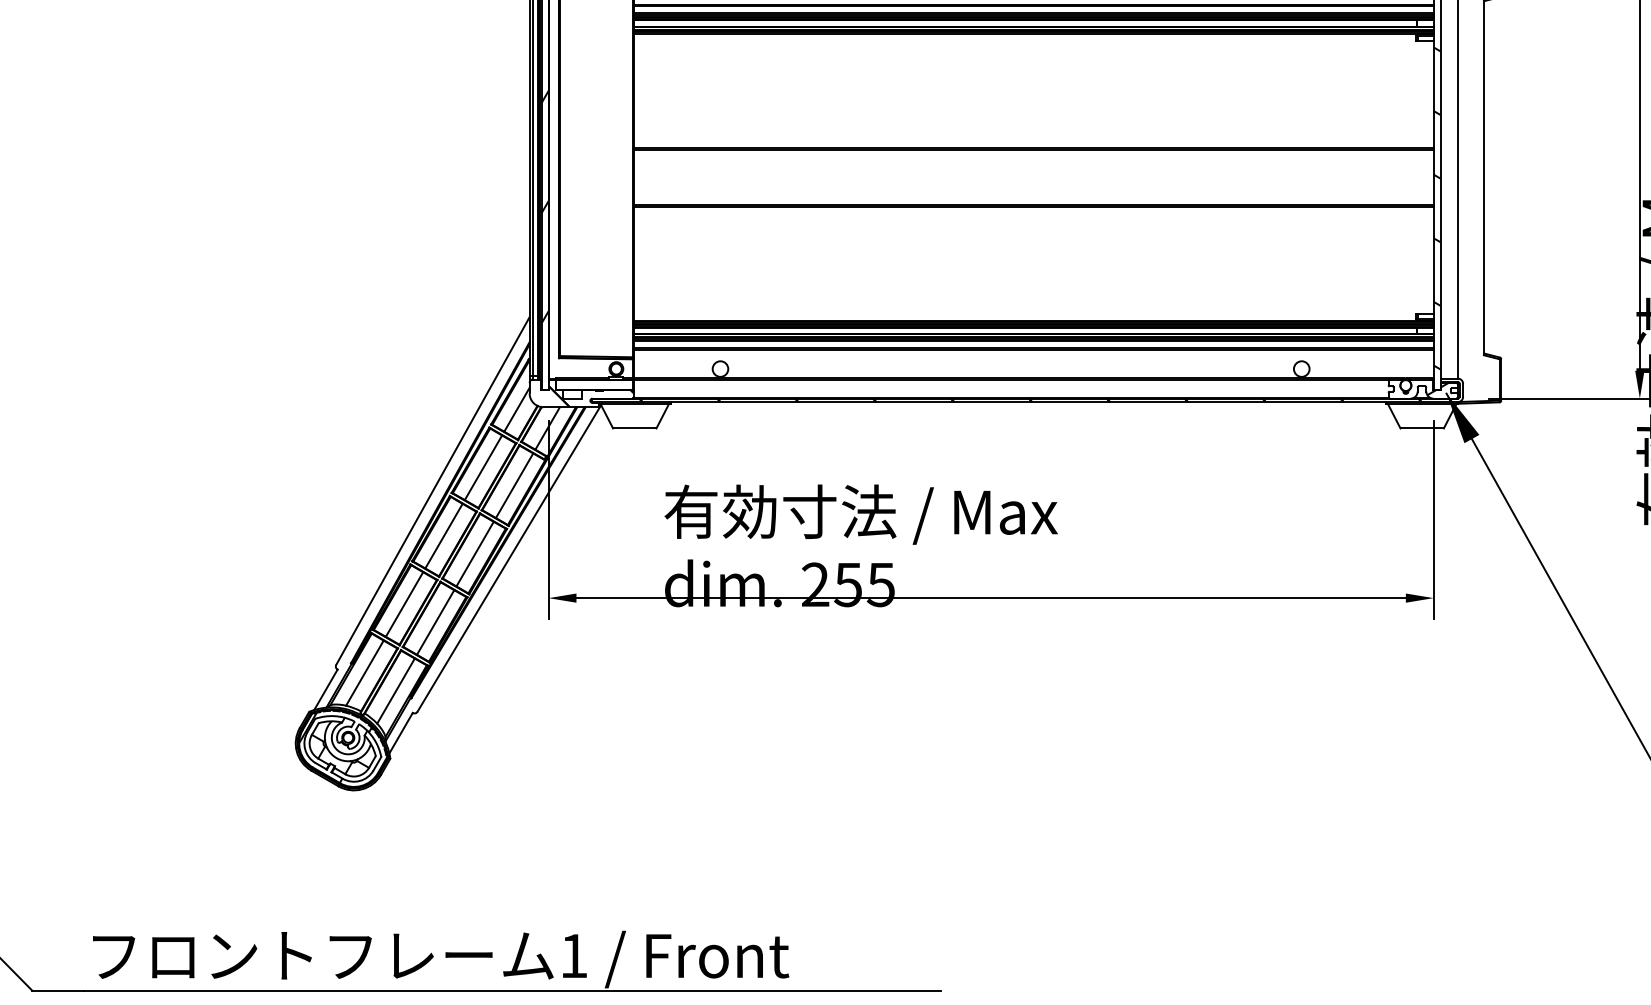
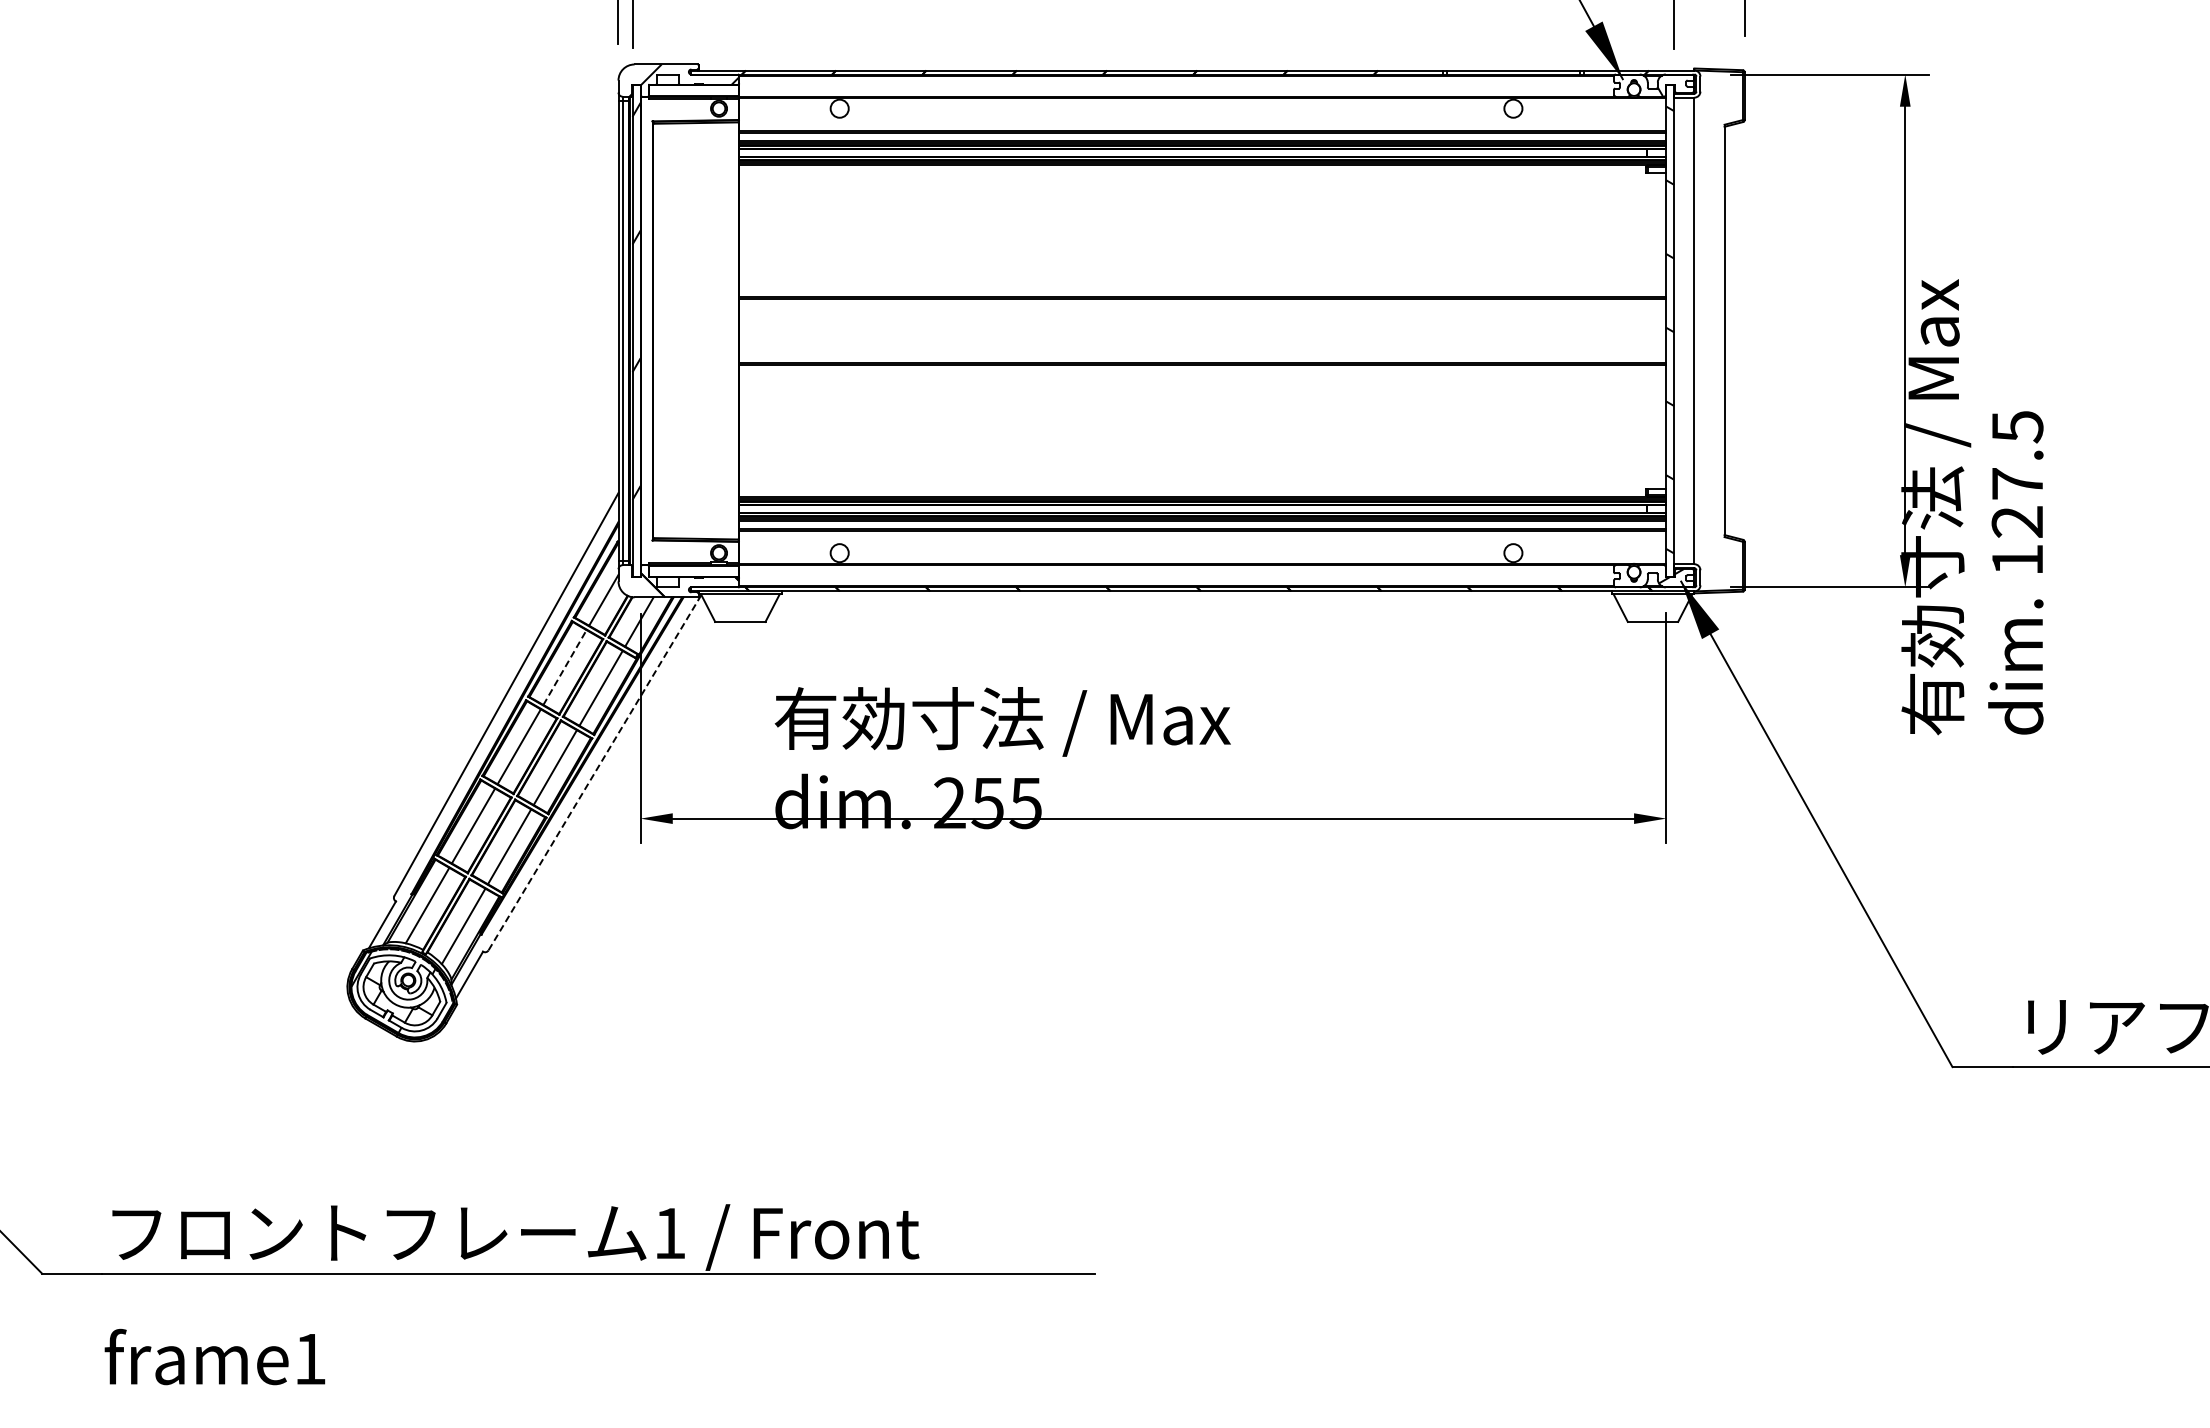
line: (483, 467) -> (565, 667), solid -> dashed
line: (508, 559) -> (594, 773), solid -> dashed

